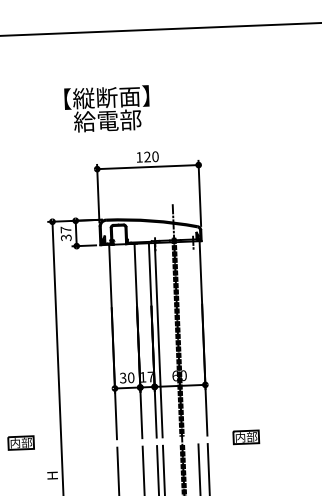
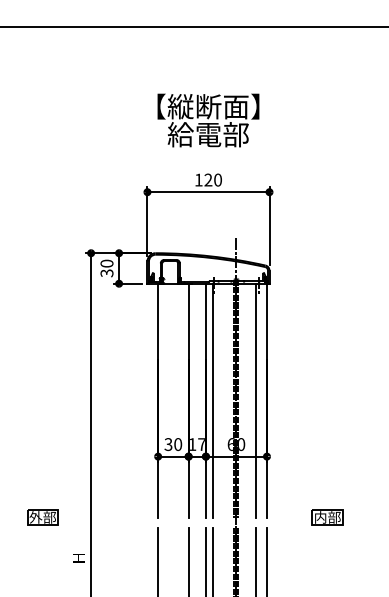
text: (107, 109) -> (208, 120), moved
text: (65, 229) -> (106, 263), 37 -> 30
line: (193, 338) -> (255, 400), added
part: (246, 437) -> (327, 517), moved
text: (15, 443) -> (35, 517), 内部 -> 外部

